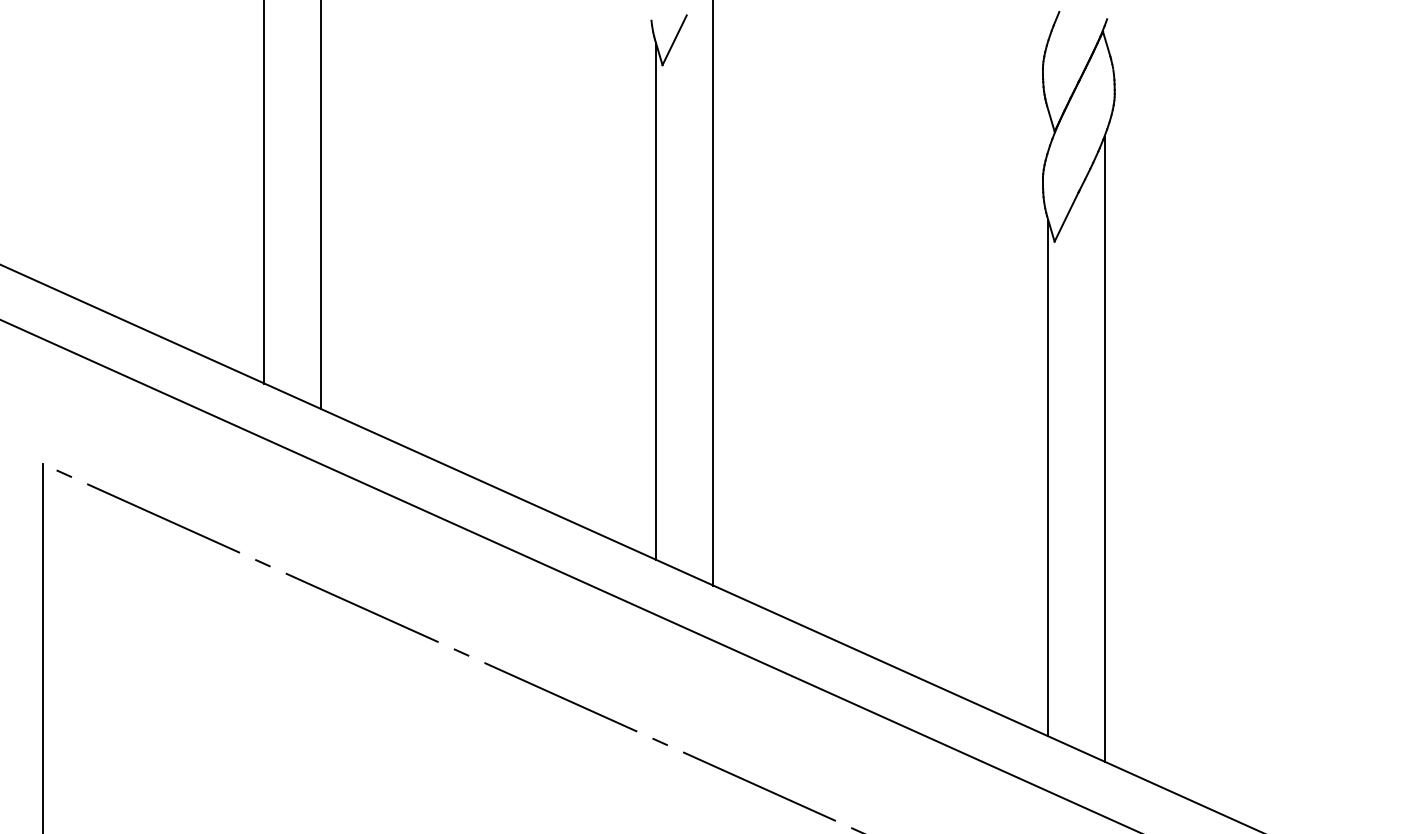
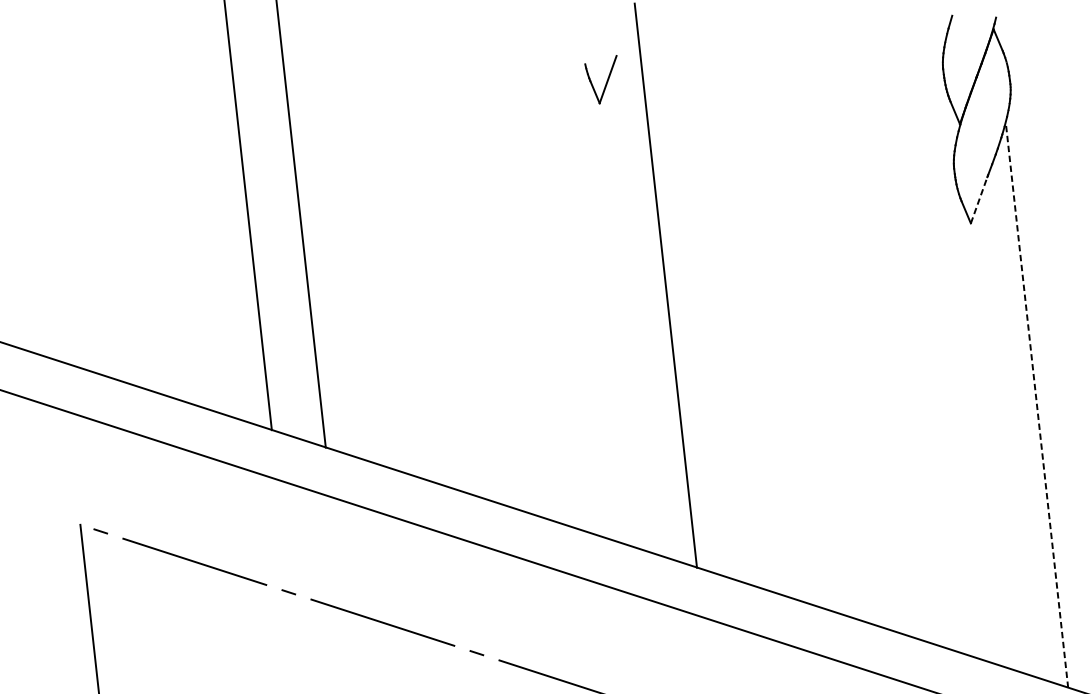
line: (1066, 216) -> (979, 199), solid -> dashed
line: (656, 301) -> (617, 317), removed
line: (1105, 449) -> (1037, 405), solid -> dashed
line: (1048, 477) -> (988, 436), removed

